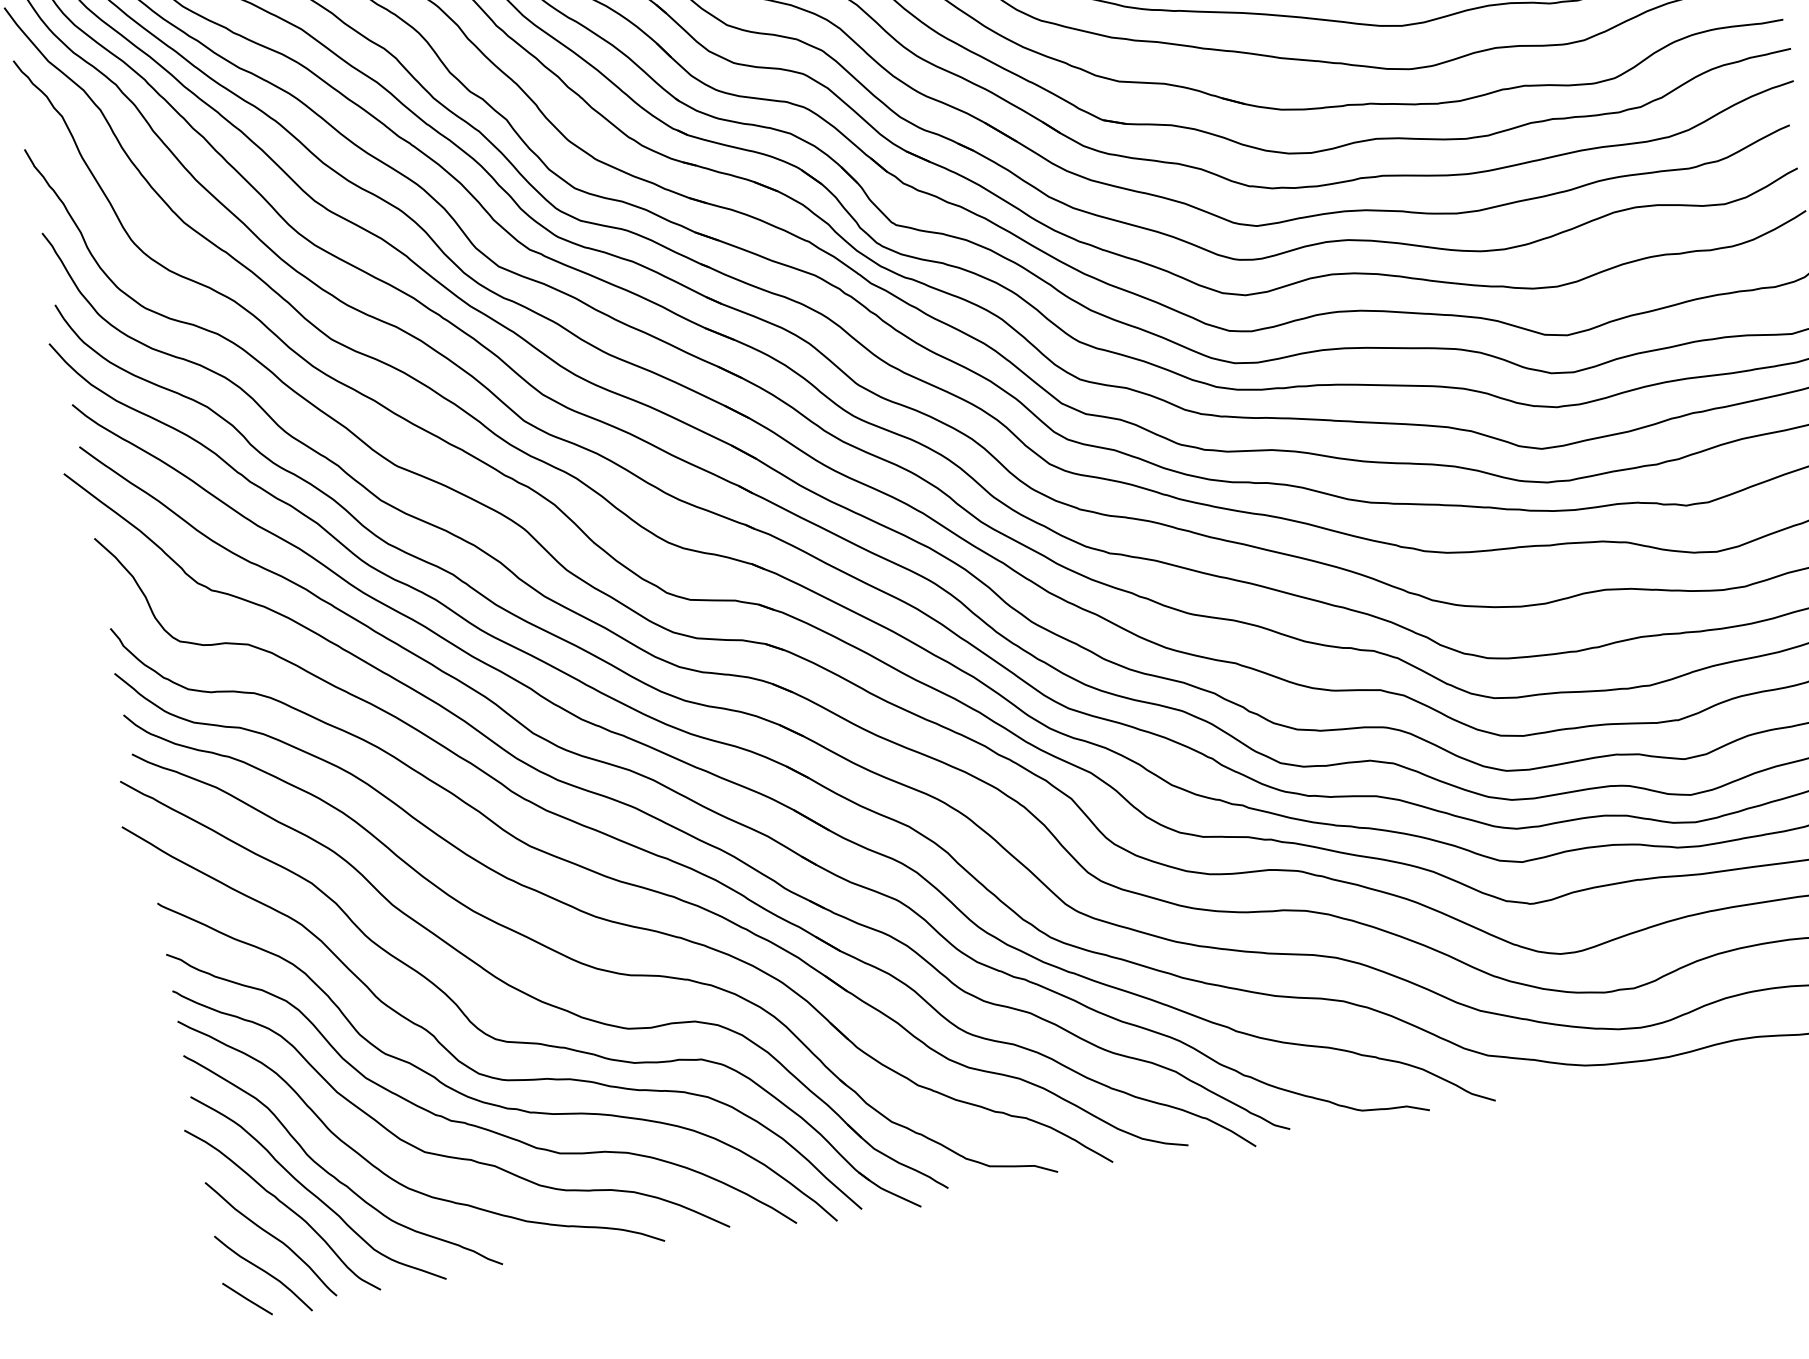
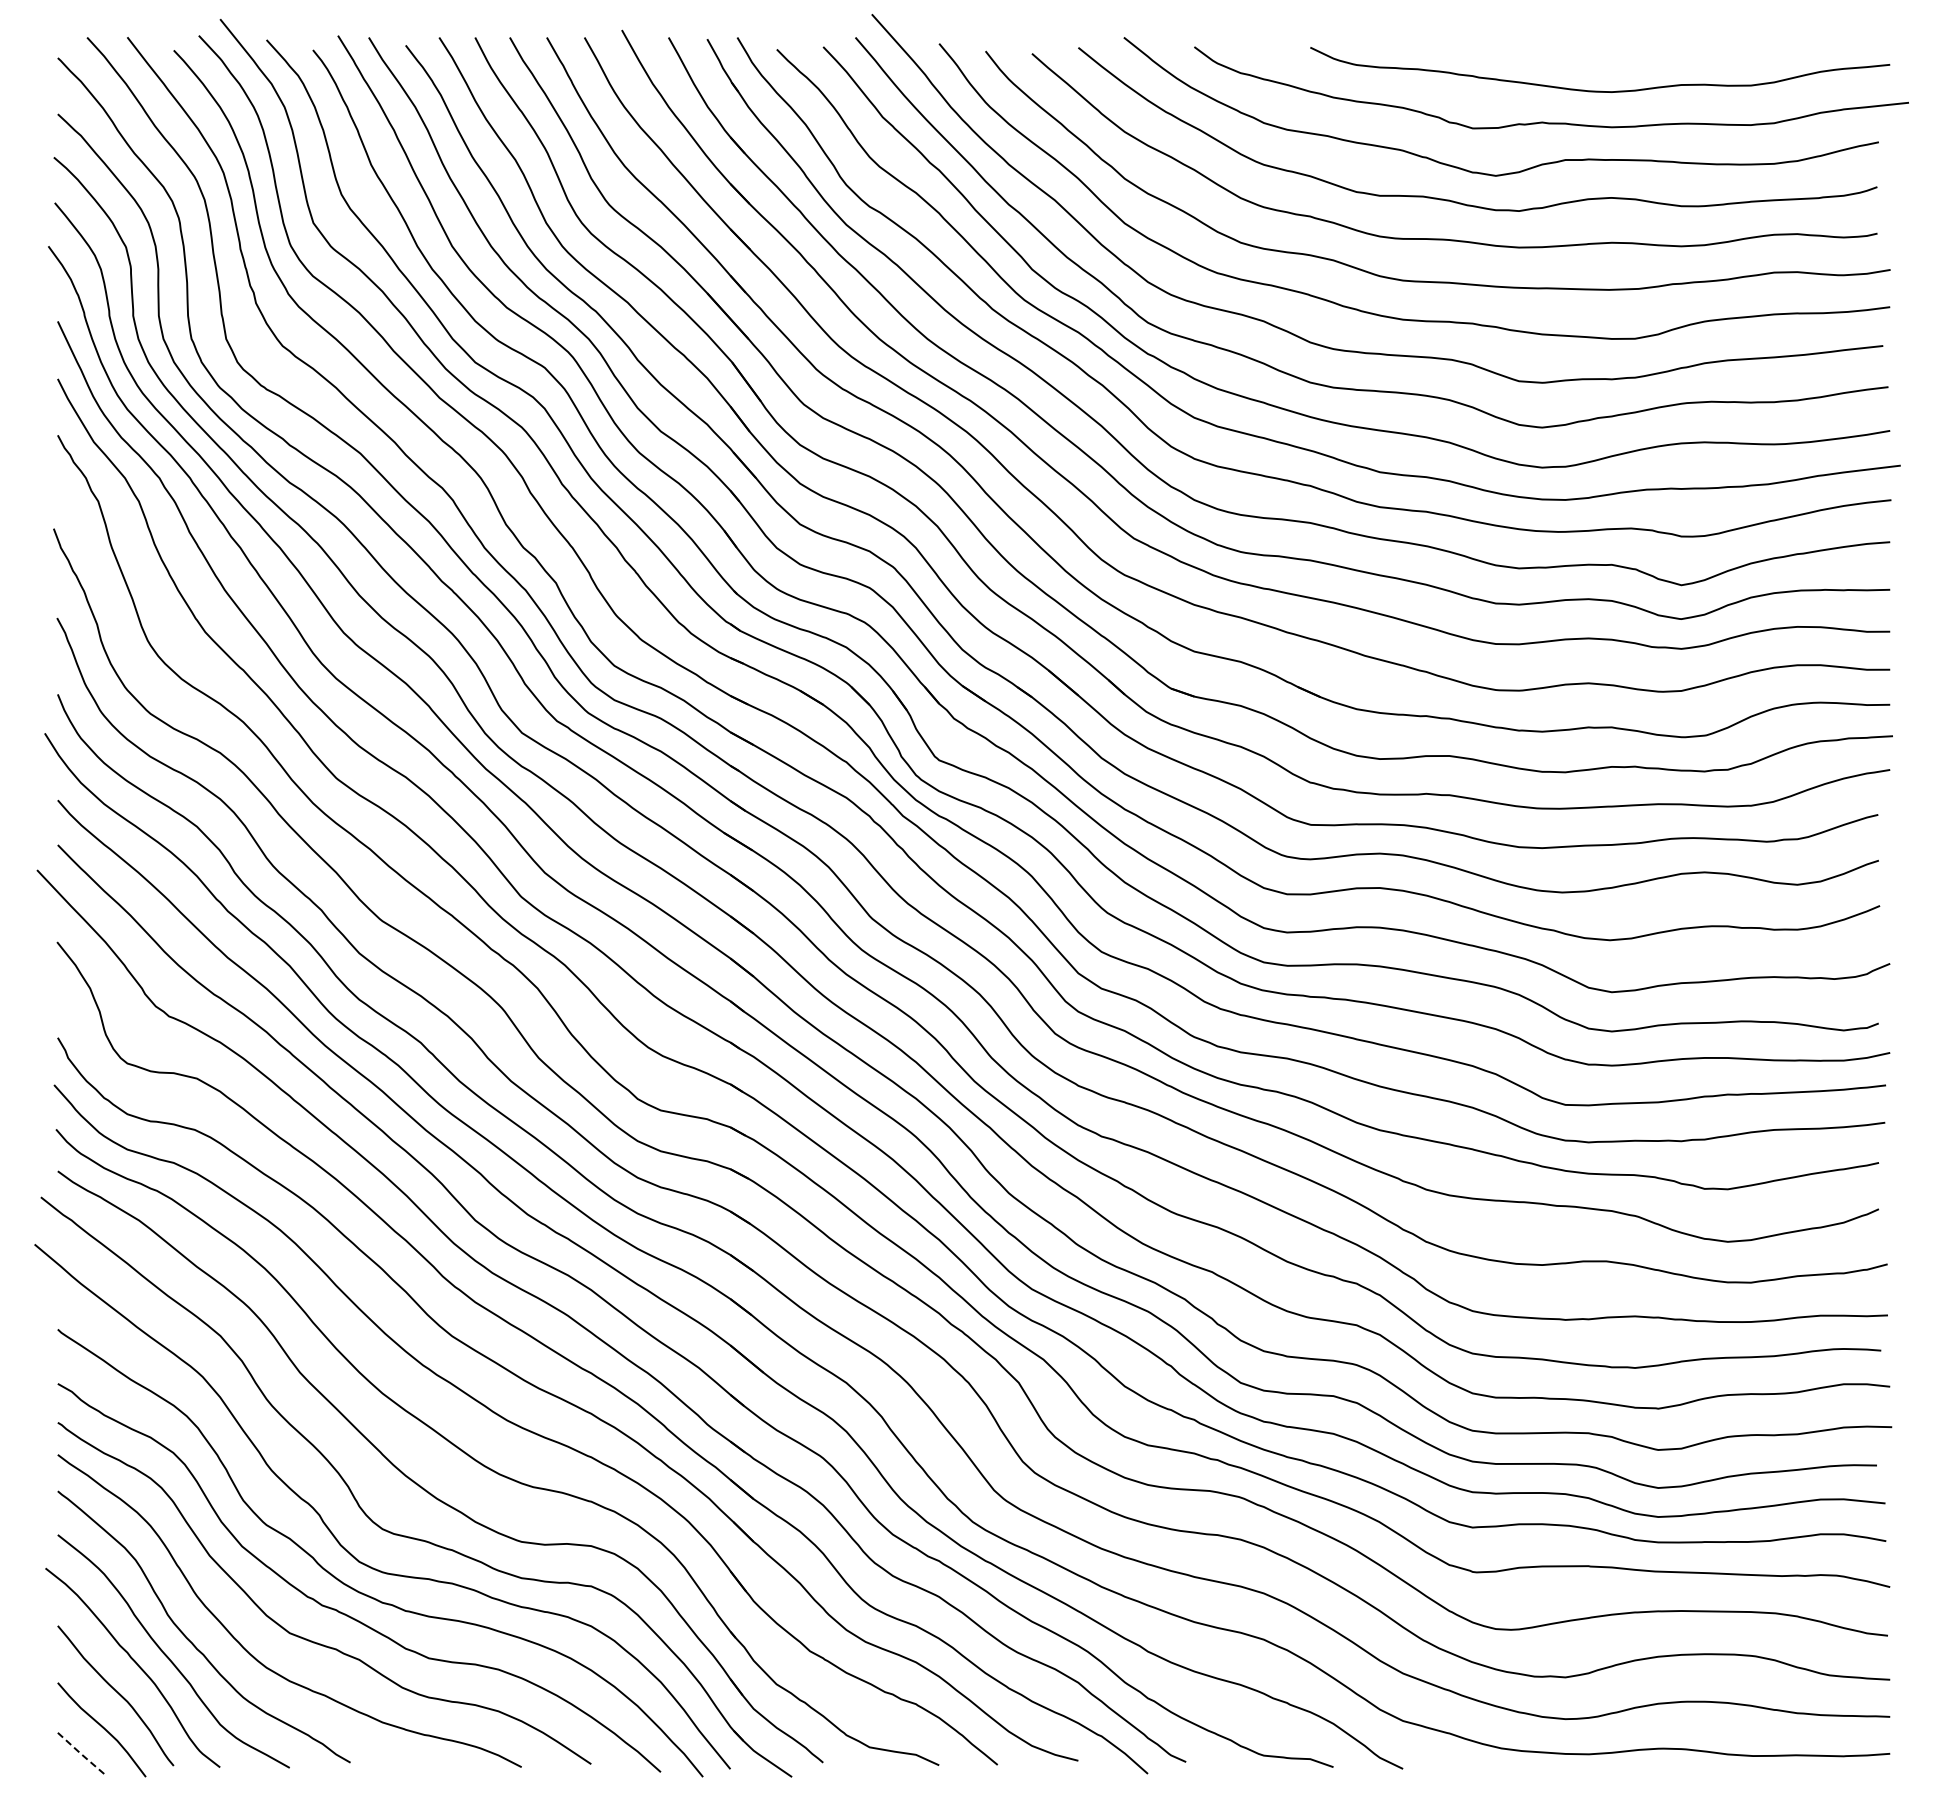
line: (248, 1299) -> (81, 1753), solid -> dashed

